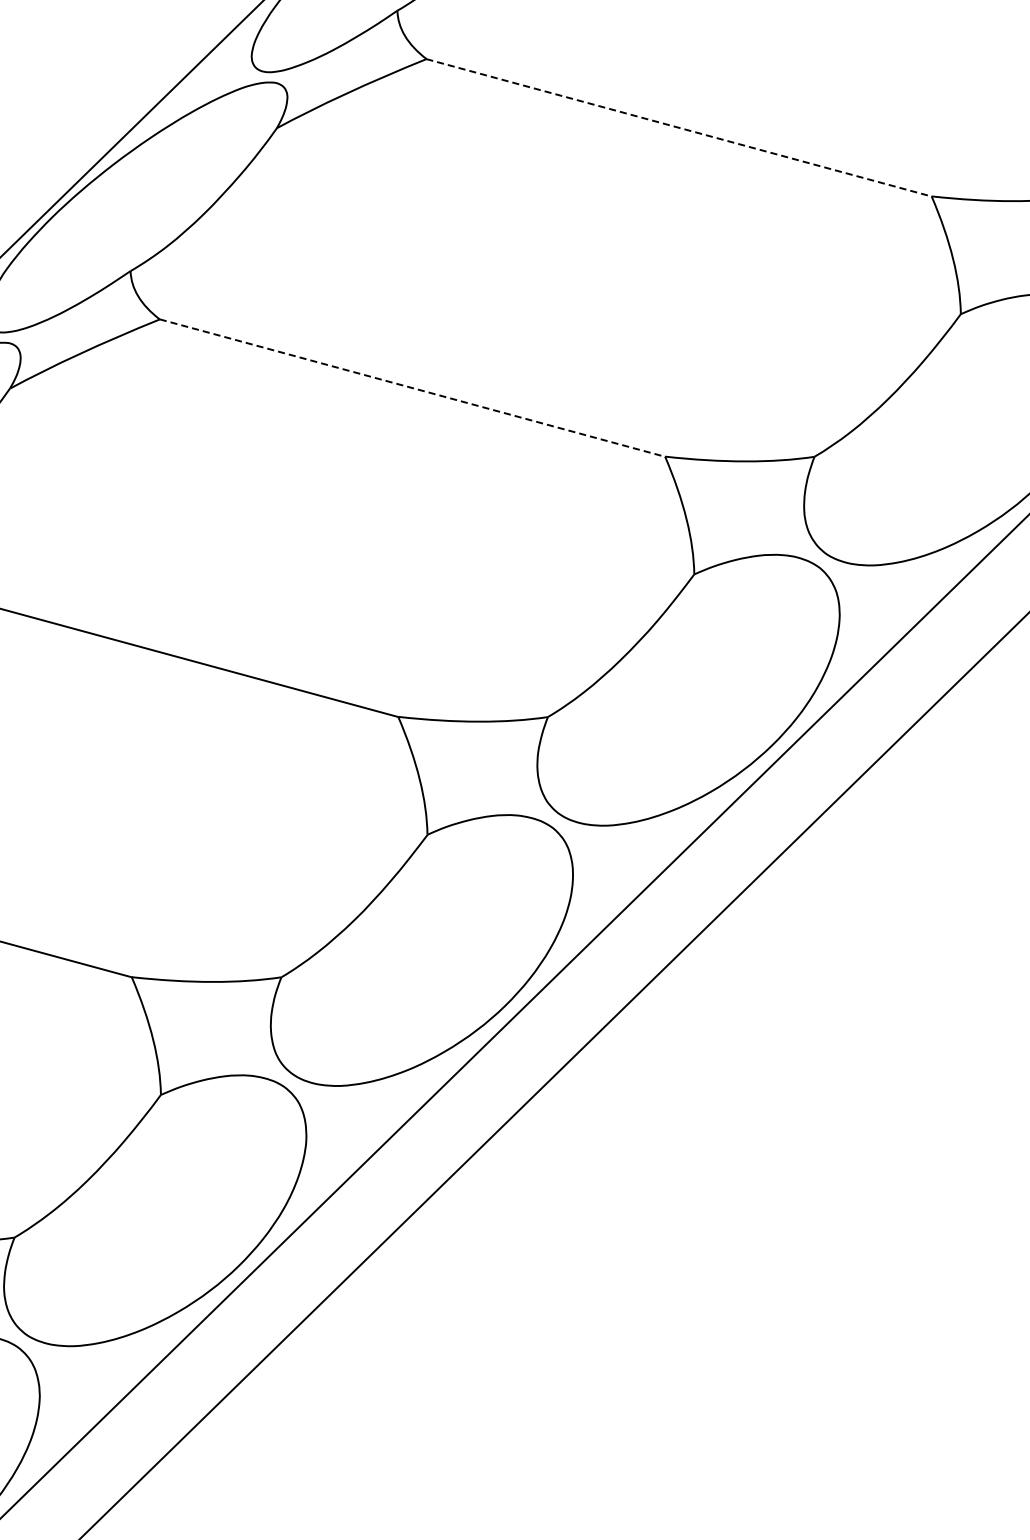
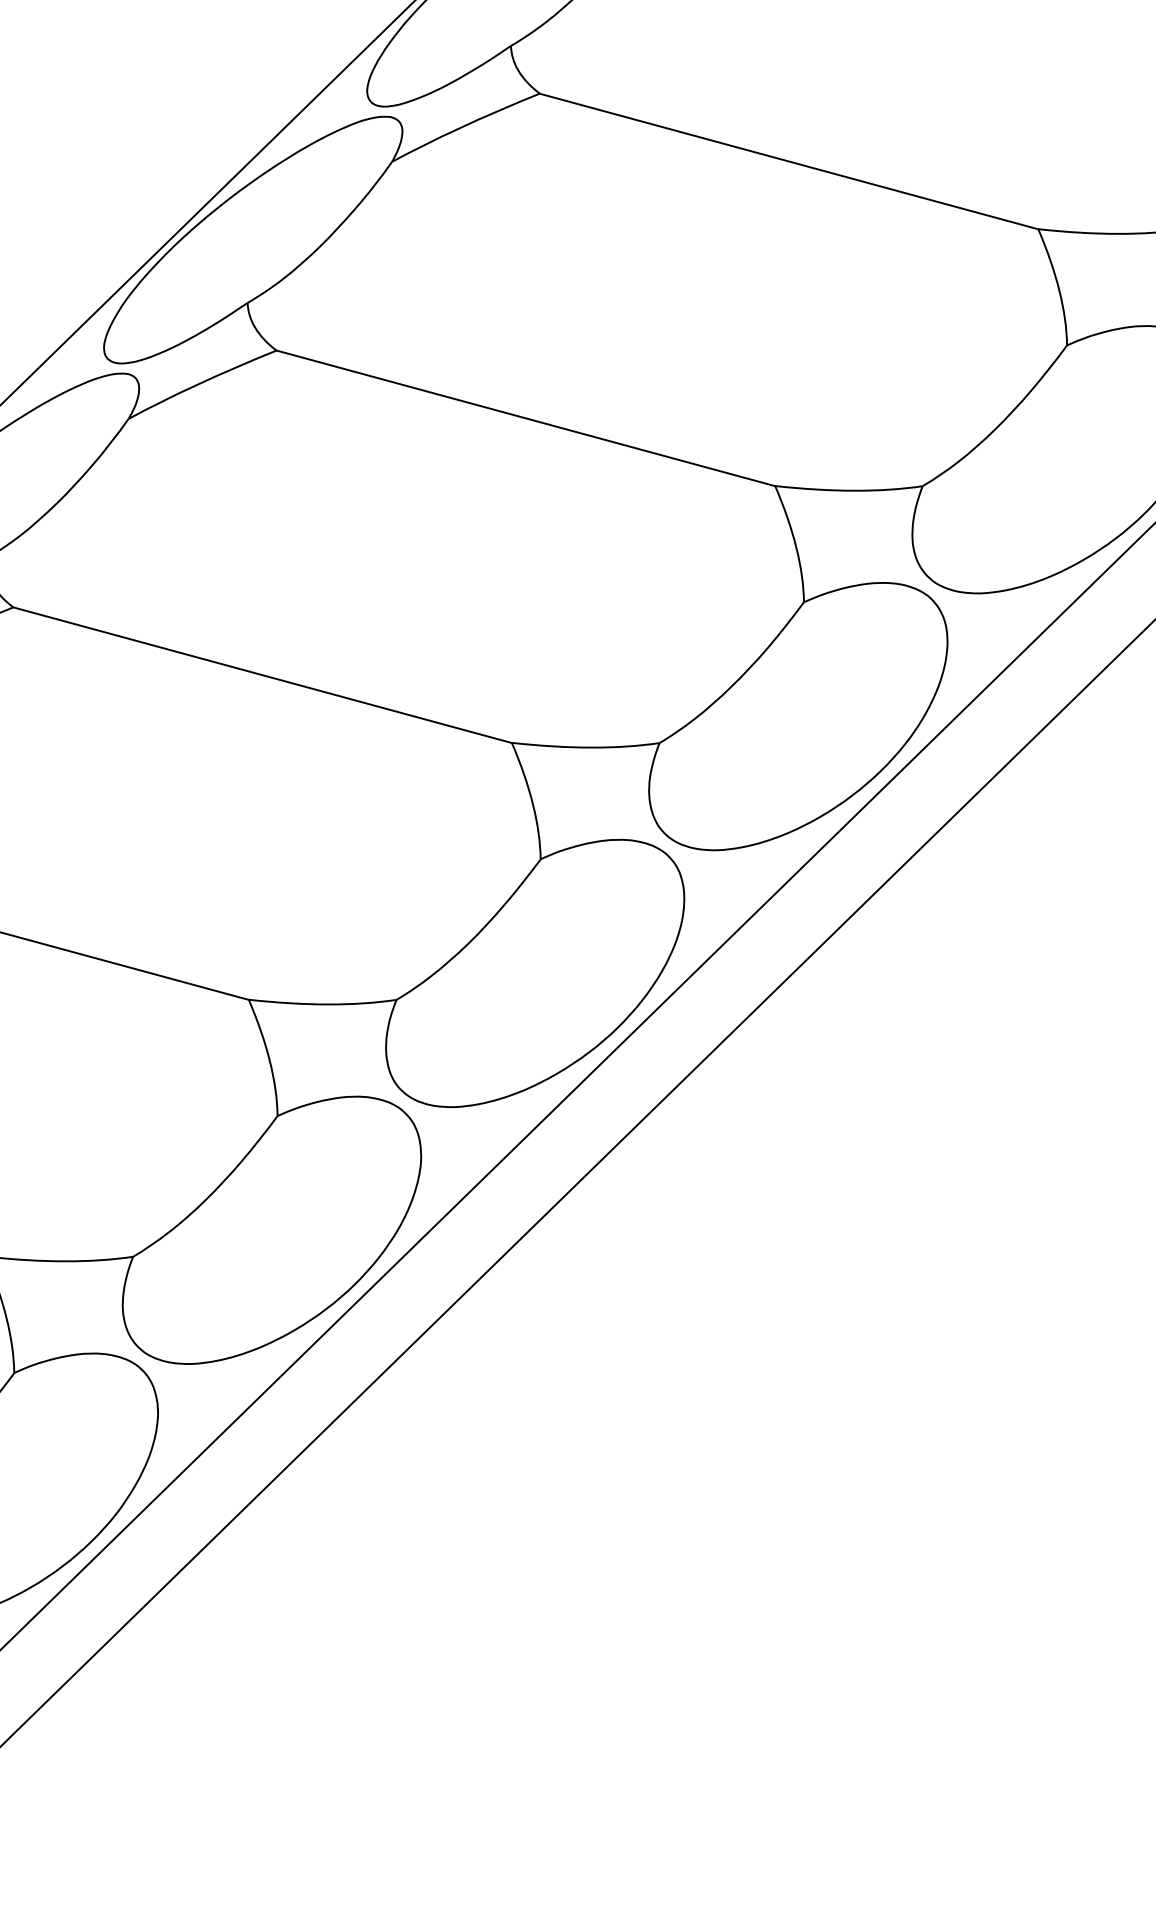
line: (679, 127) -> (789, 161), dashed -> solid
line: (413, 388) -> (526, 418), dashed -> solid

